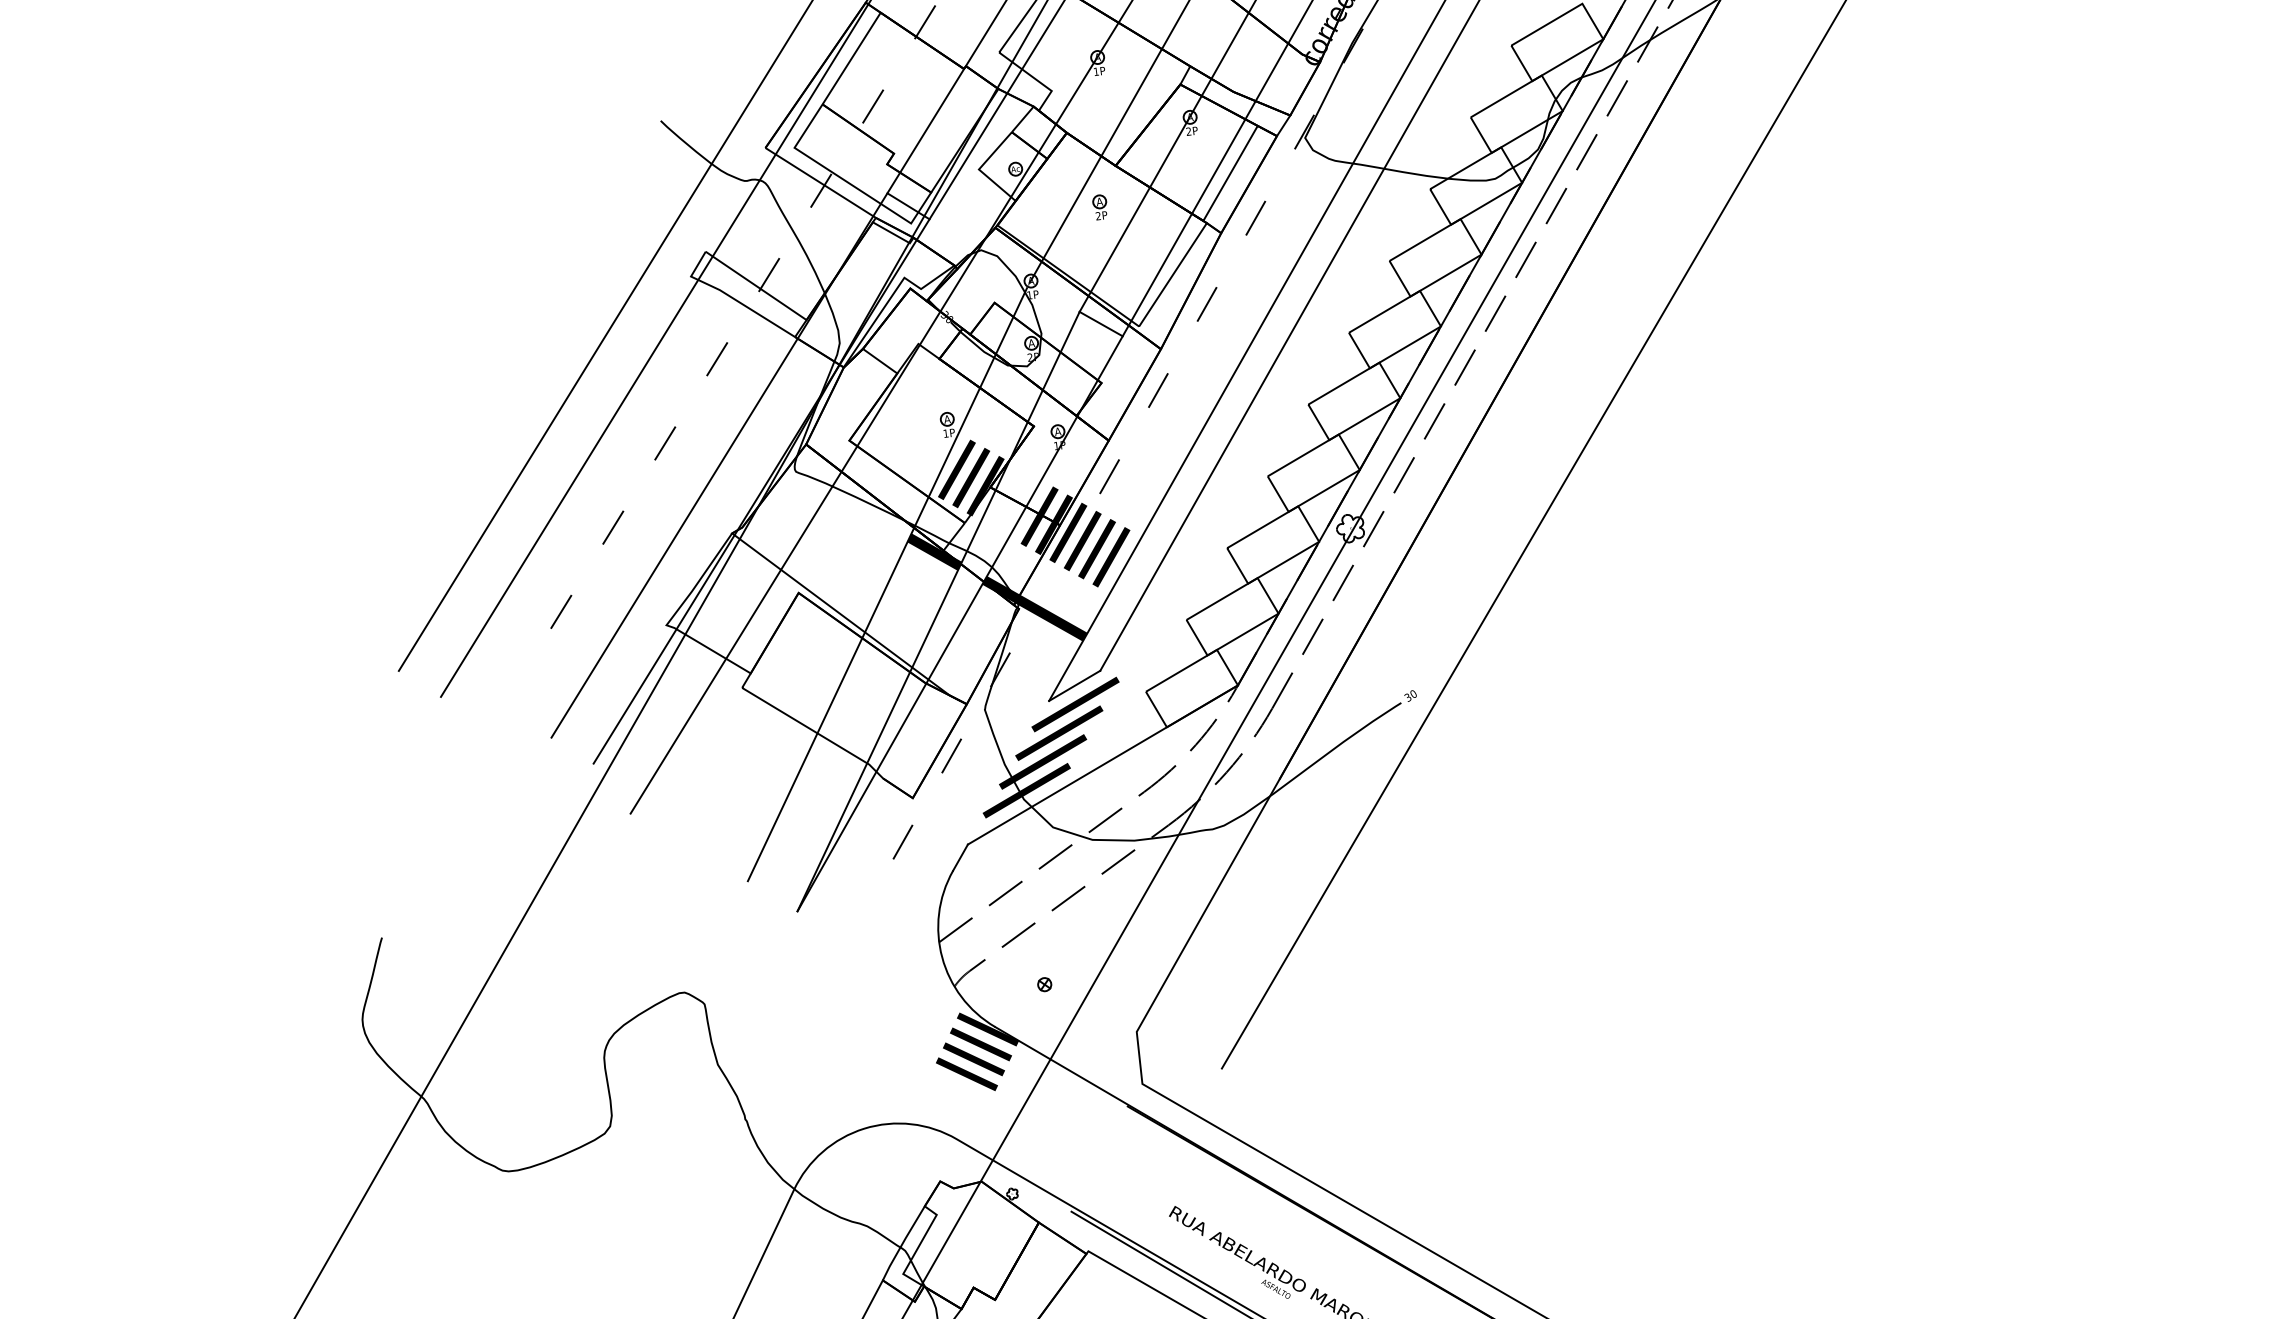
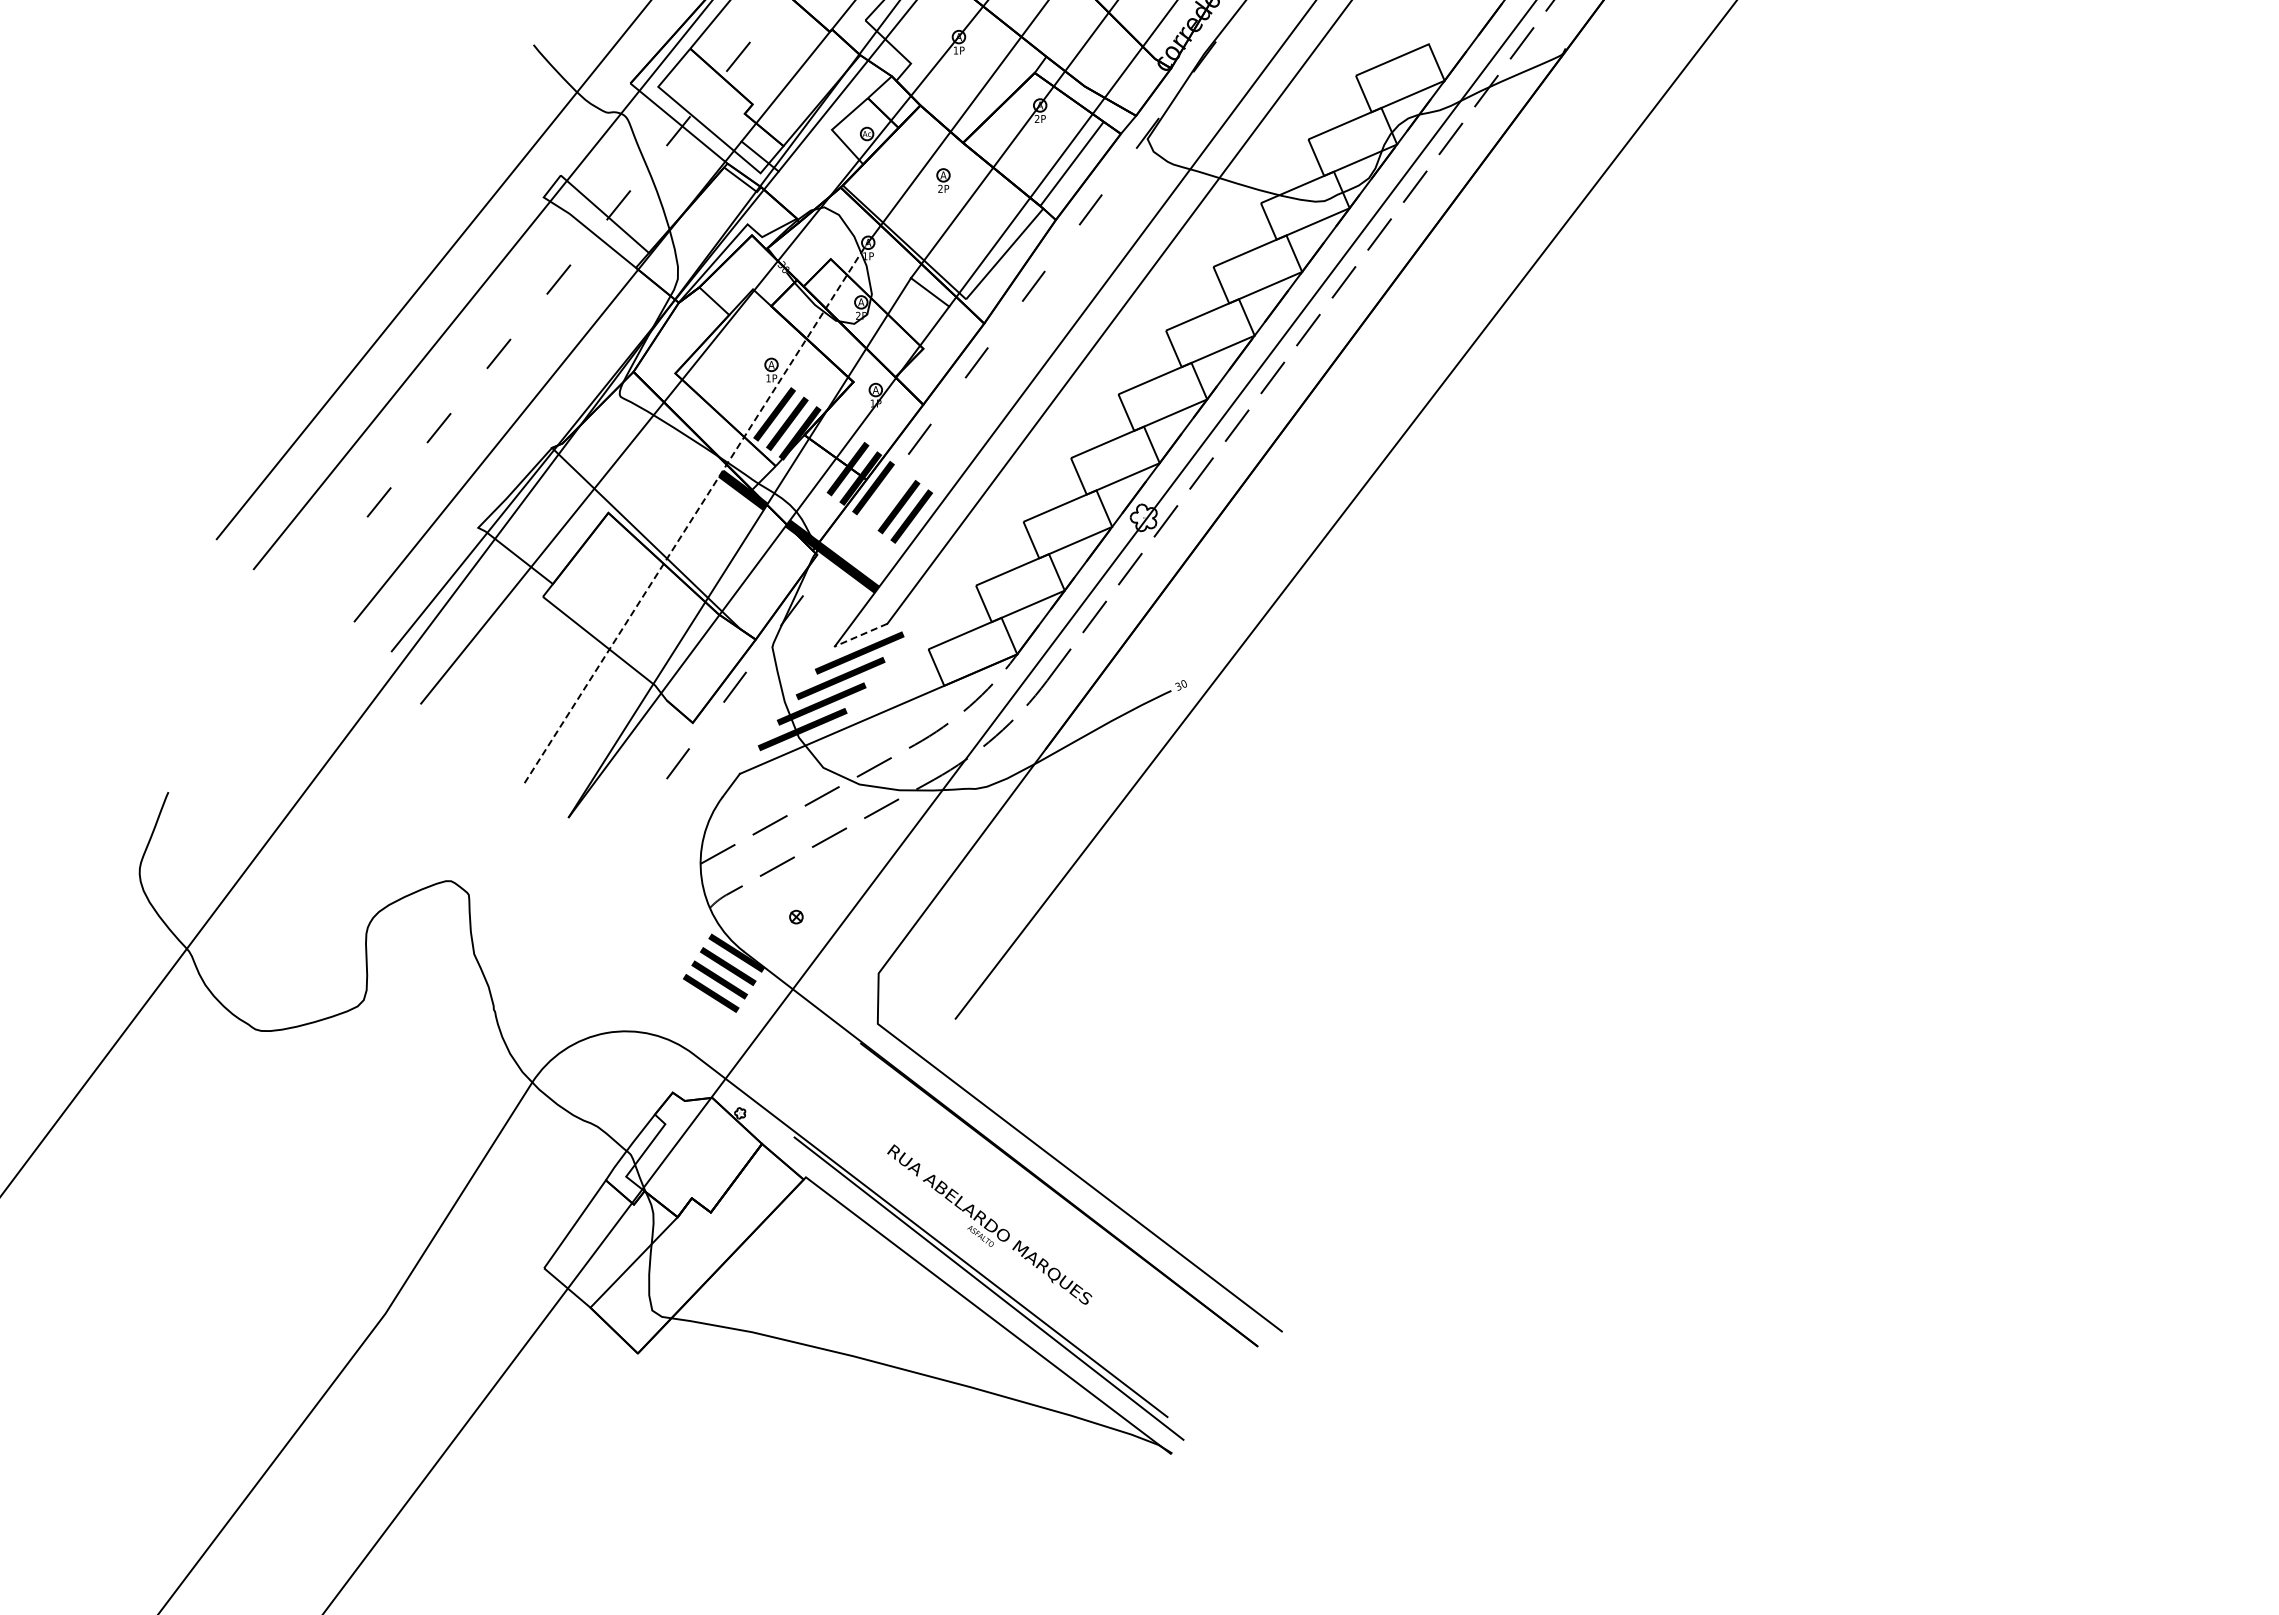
line: (1082, 540) -> (886, 497), removed
line: (887, 584) -> (694, 515), solid -> dashed
line: (1075, 686) -> (861, 635), solid -> dashed

